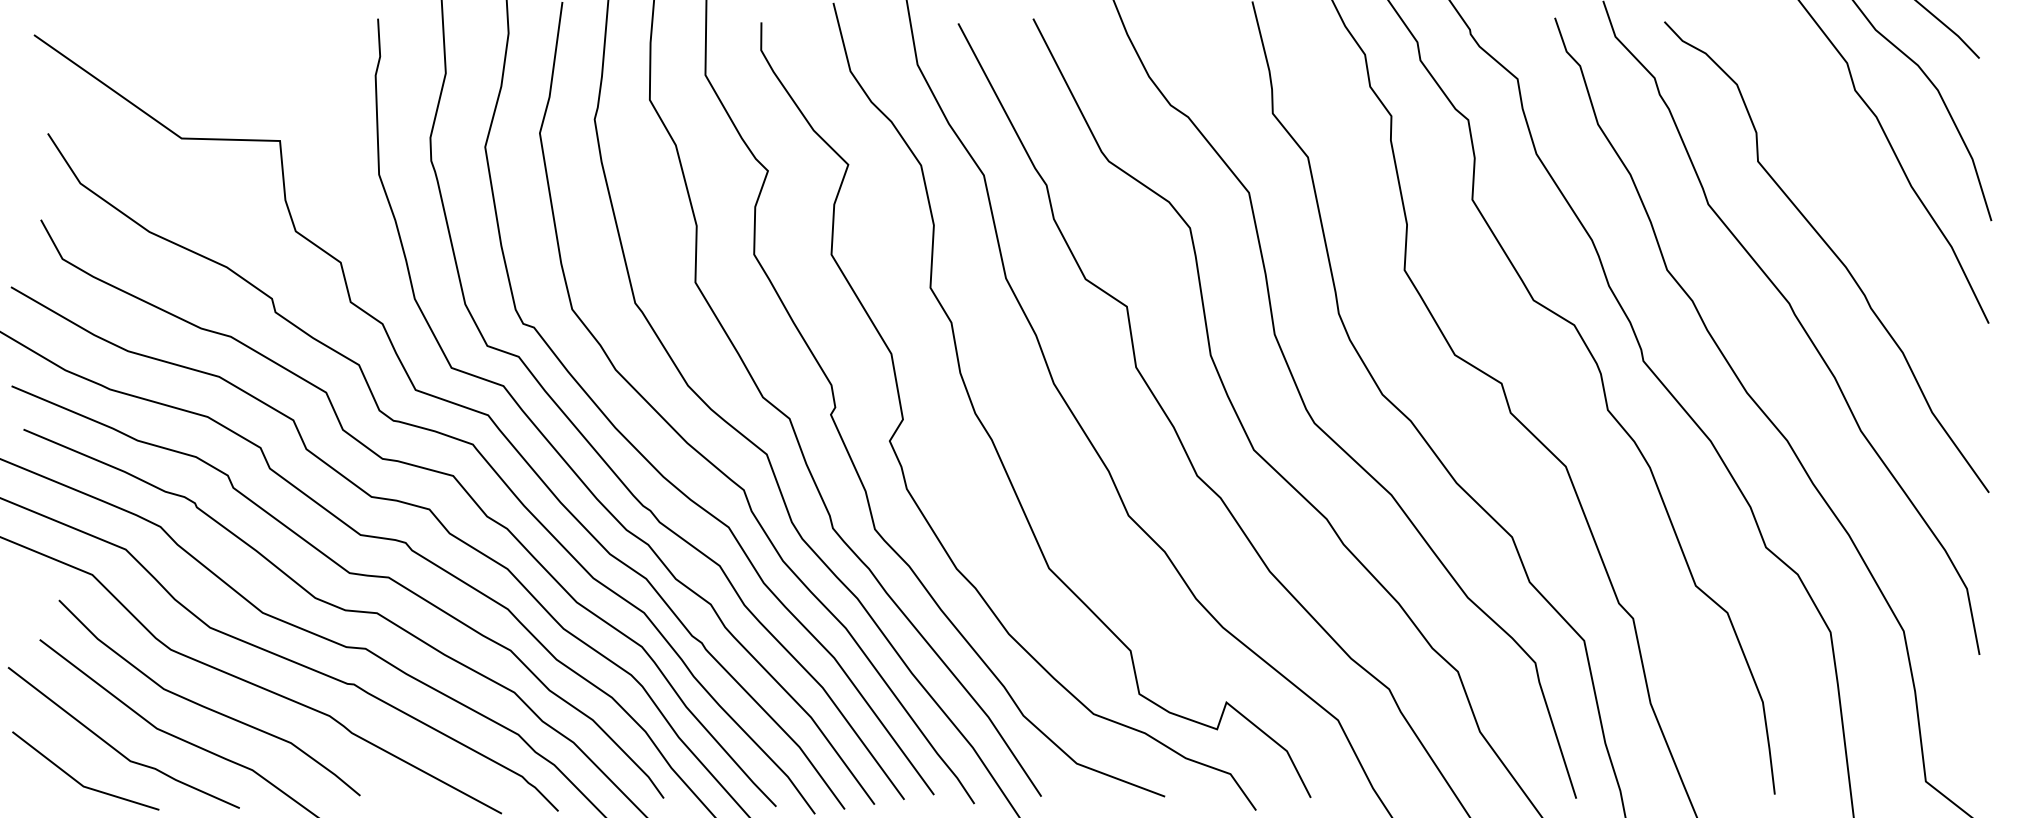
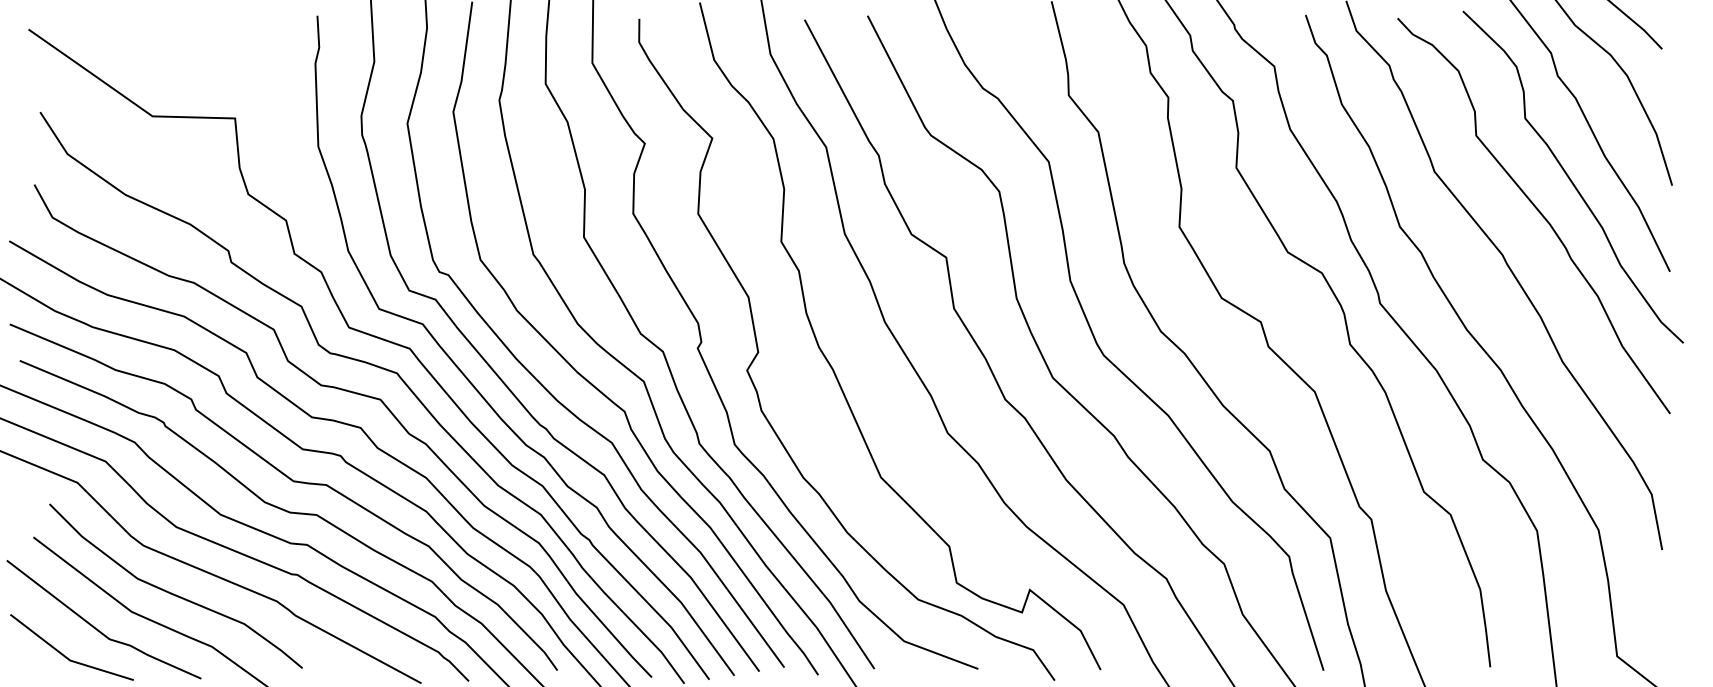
curve: (1870, 212) -> (1570, 178), added

